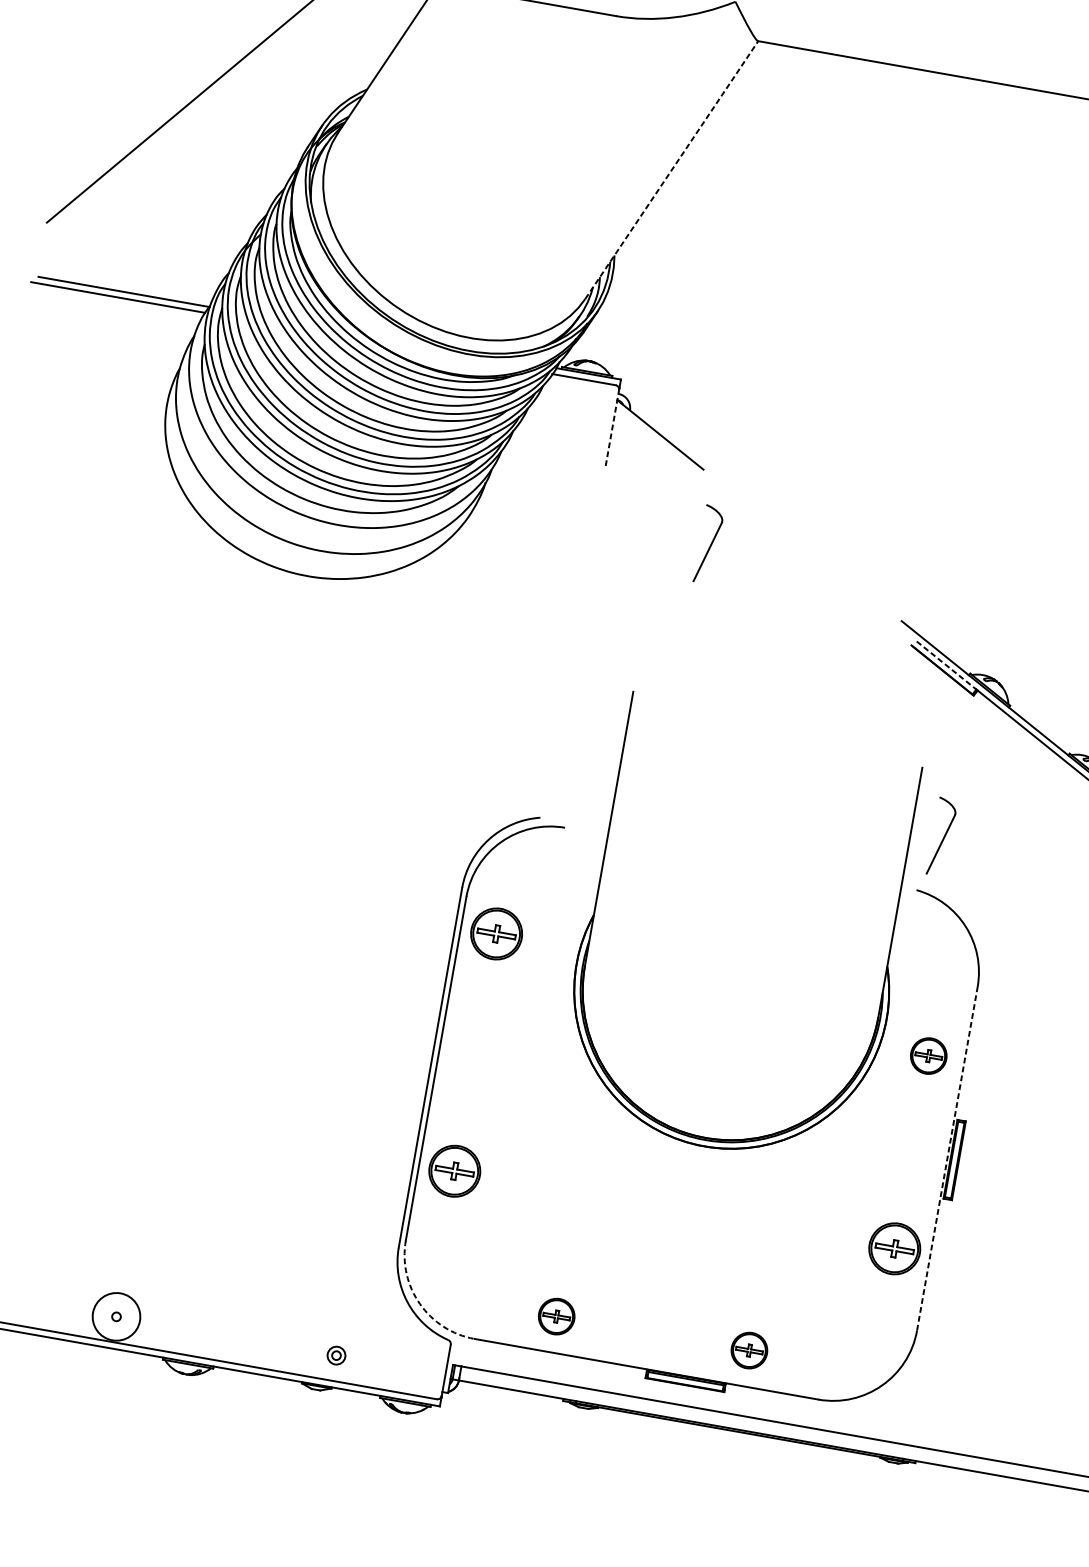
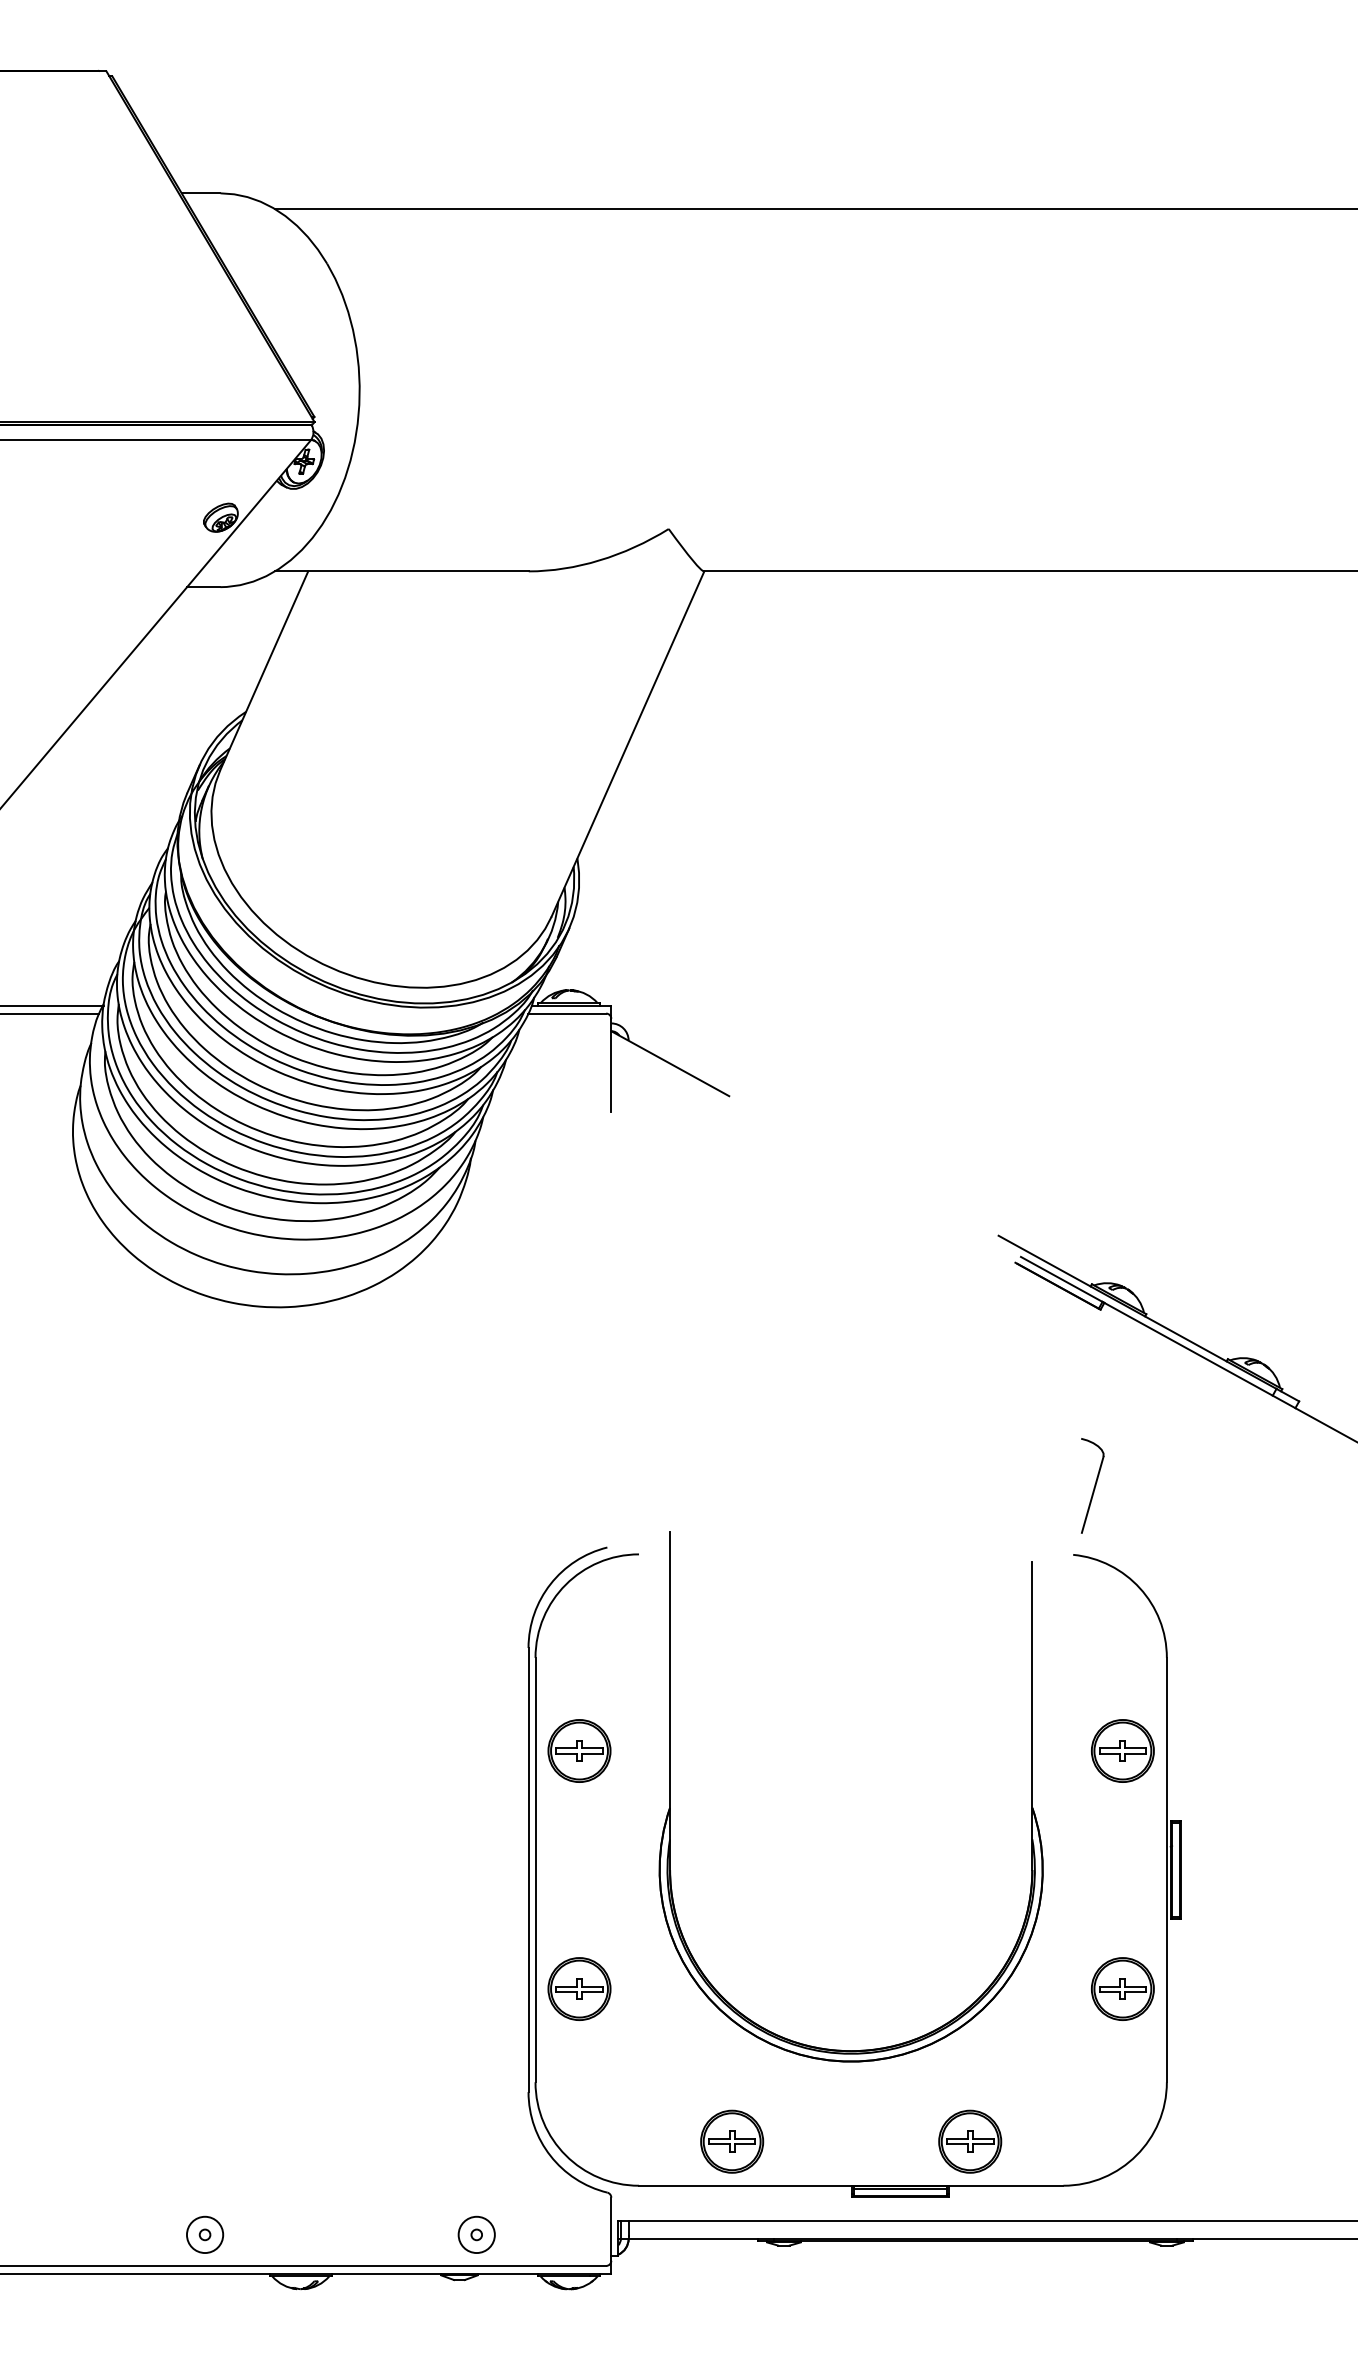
line: (671, 170) -> (627, 744), dashed -> solid
line: (612, 428) -> (611, 1065), dashed -> solid
part: (708, 544) -> (751, 1184), removed
line: (946, 665) -> (1061, 1279), dashed -> solid
part: (595, 905) -> (670, 1796), moved
part: (496, 933) -> (579, 1750), moved
part: (928, 1055) -> (1122, 1750), size x1.43
line: (947, 1158) -> (1166, 1869), dashed -> solid
arc: (419, 1304) -> (565, 2155), dashed -> solid
circle: (116, 1316) -> (204, 2234), size x0.62
part: (556, 1316) -> (732, 2141), size x1.43
part: (749, 1350) -> (970, 2141), size x1.43
circle: (336, 1355) -> (476, 2234), size x1.67

